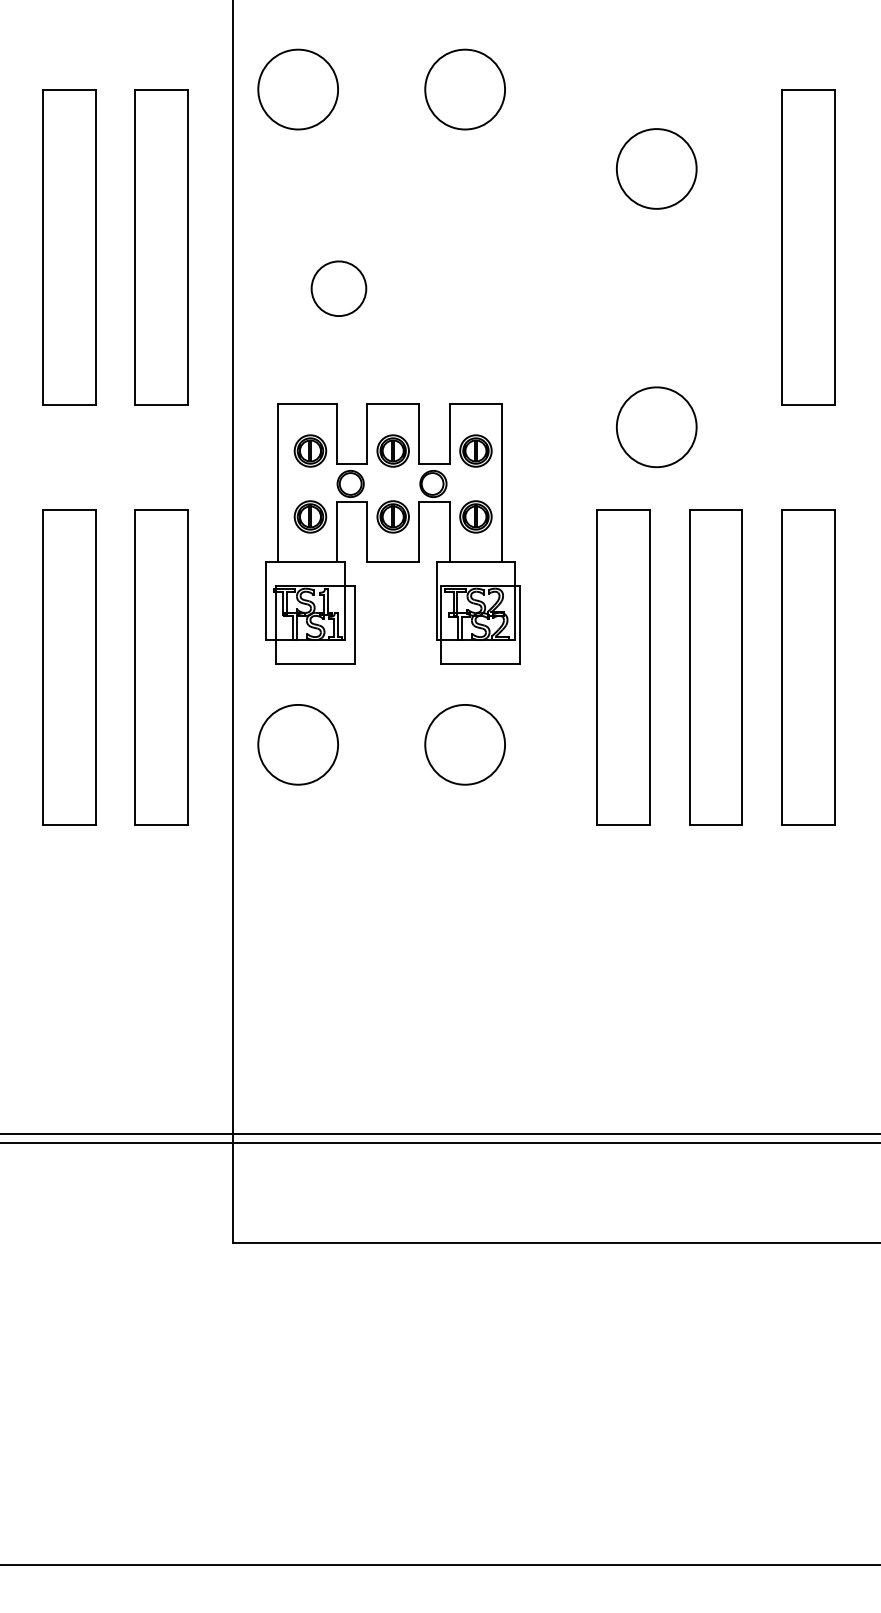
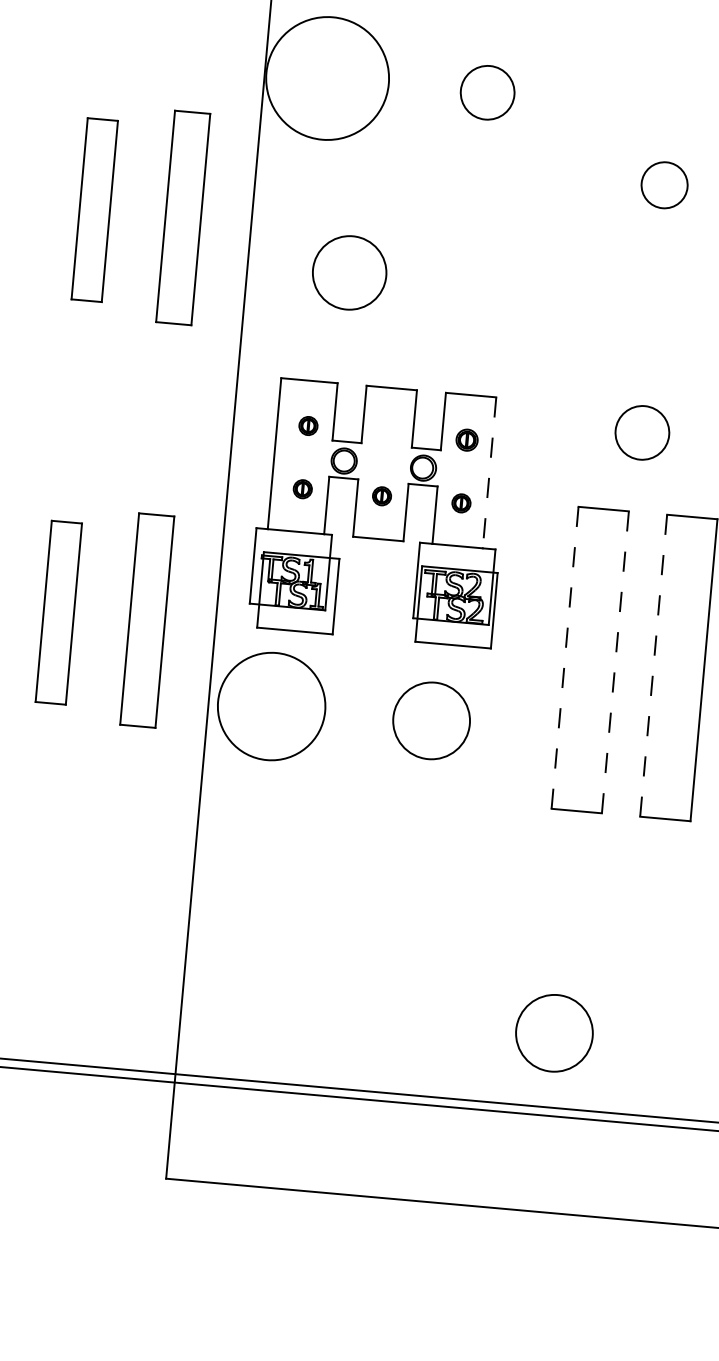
circle: (298, 89) -> (327, 78), size x1.6
circle: (465, 89) -> (487, 92), size x0.7
circle: (656, 168) -> (664, 184), size x0.6
part: (69, 247) -> (94, 210), size x0.6
part: (161, 247) -> (183, 218), size x0.7
circle: (338, 288) -> (349, 272), size x1.4
circle: (656, 427) -> (642, 433), size x0.7
part: (310, 450) -> (308, 425), size x0.6
part: (392, 450) -> (387, 432), removed
part: (475, 450) -> (466, 439), size x0.7
line: (502, 482) -> (489, 472), solid -> dashed
part: (310, 516) -> (302, 488), size x0.6
part: (392, 516) -> (381, 495), size x0.6
part: (475, 516) -> (461, 502), size x0.6
part: (69, 667) -> (58, 612), size x0.6
part: (161, 667) -> (147, 620), size x0.7
line: (597, 667) -> (565, 658), solid -> dashed
line: (649, 667) -> (614, 662), solid -> dashed
line: (689, 667) -> (653, 665), solid -> dashed
circle: (297, 744) -> (270, 706), size x1.4
circle: (620, 1056) -> (553, 1032), added

